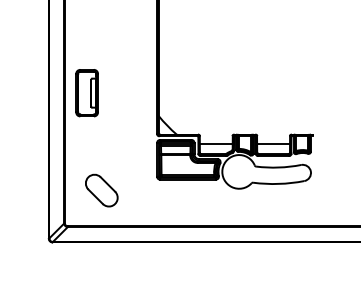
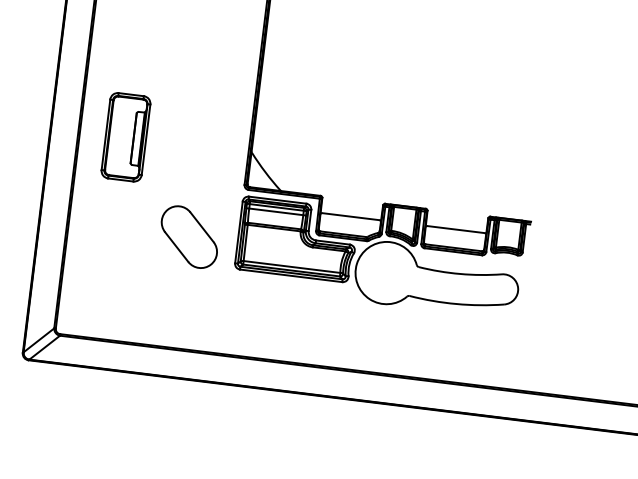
part: (86, 93) -> (124, 137), moved
part: (101, 190) -> (188, 236), moved

